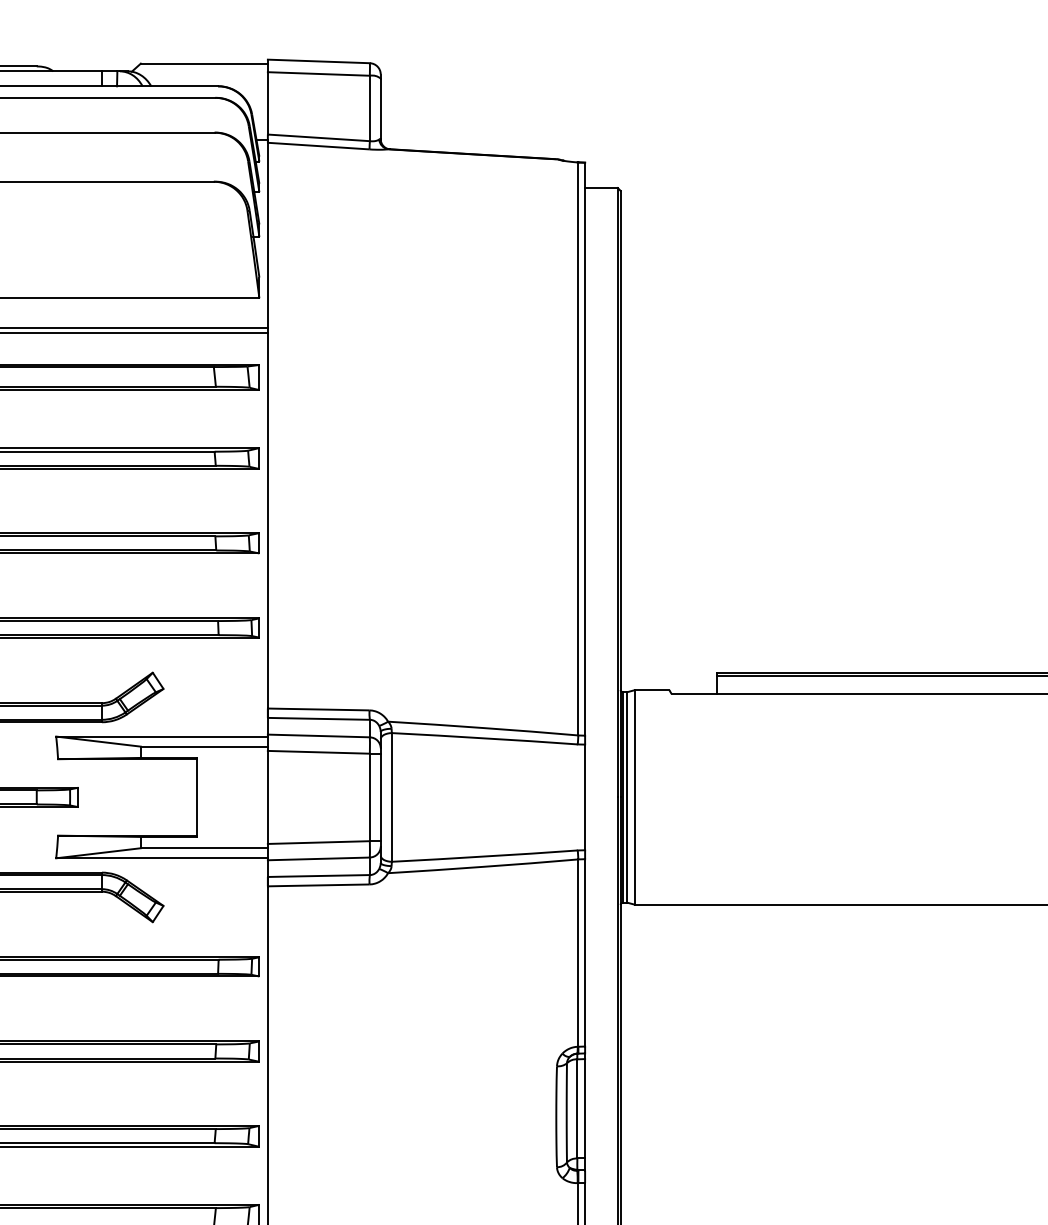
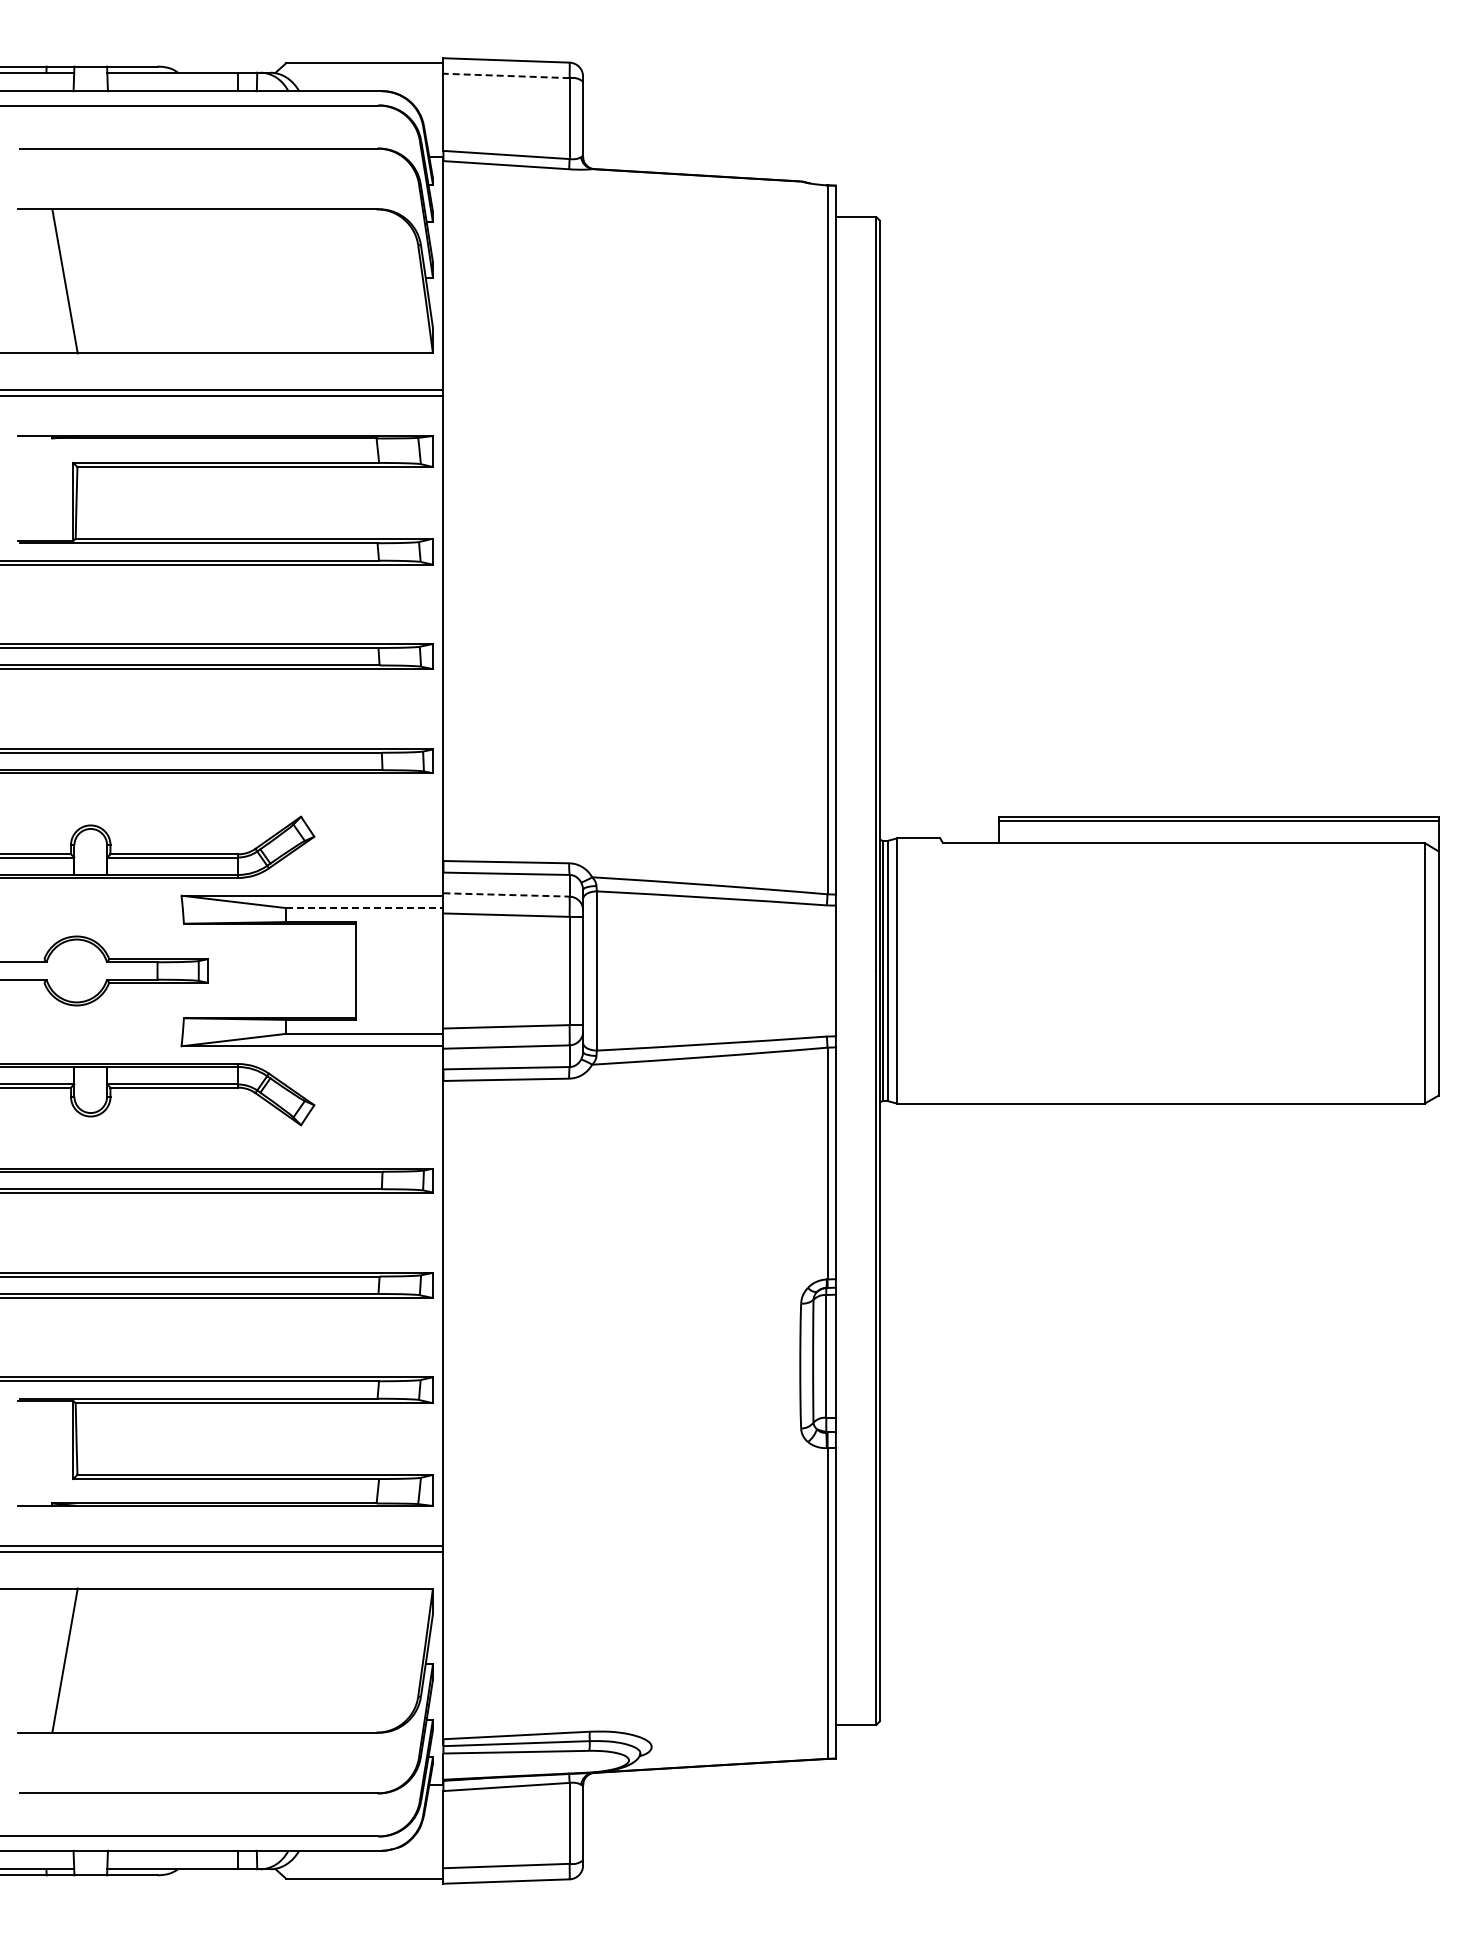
line: (318, 73) -> (506, 75), solid -> dashed
line: (319, 735) -> (507, 894), solid -> dashed
line: (204, 746) -> (364, 908), solid -> dashed

